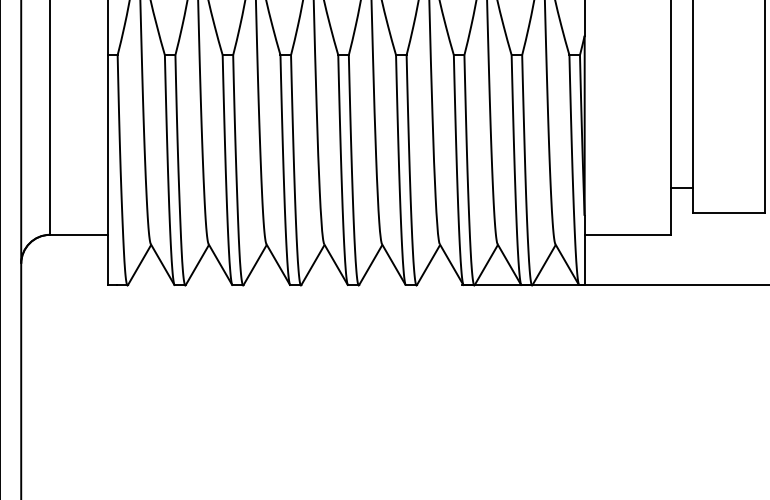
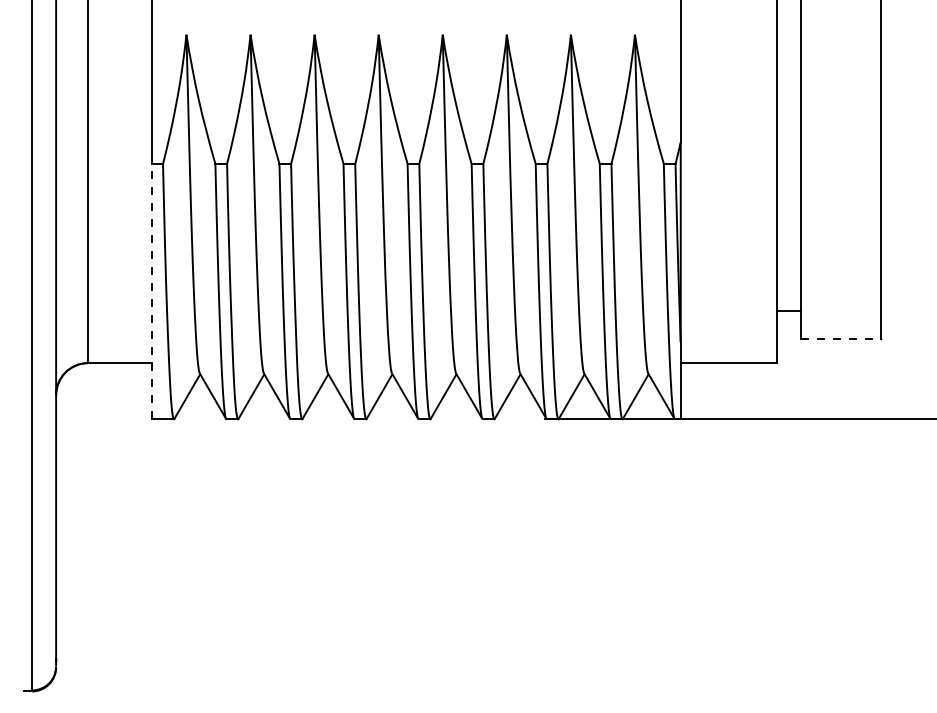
line: (108, 170) -> (152, 291), solid -> dashed
line: (729, 213) -> (841, 339), solid -> dashed

